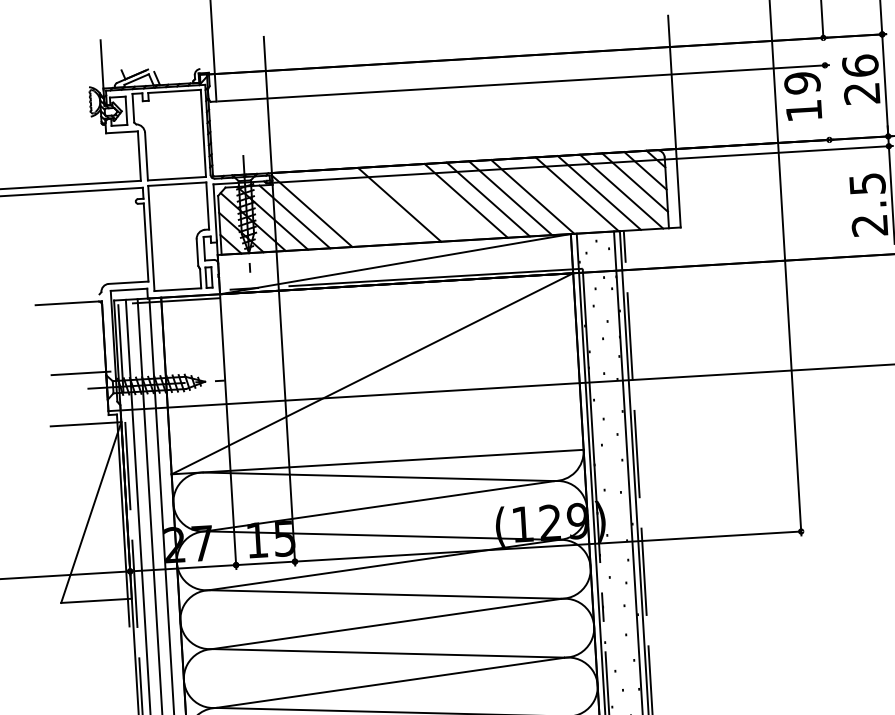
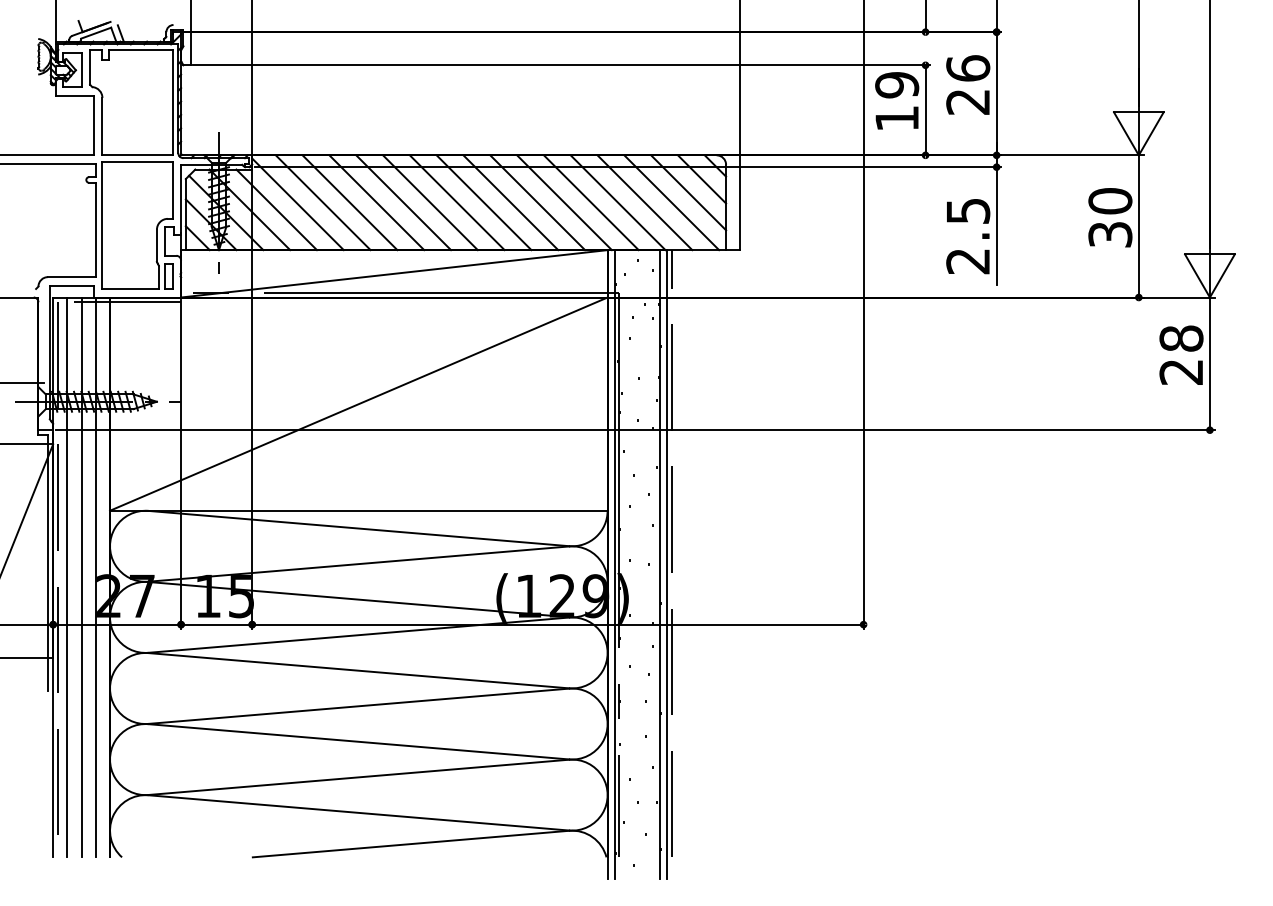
line: (827, 102) -> (925, 110), added
line: (554, 195) -> (590, 202), added
line: (443, 202) -> (456, 202), added
line: (421, 203) -> (430, 202), added
line: (377, 205) -> (376, 202), added
line: (354, 207) -> (349, 202), added
line: (332, 208) -> (322, 202), added

